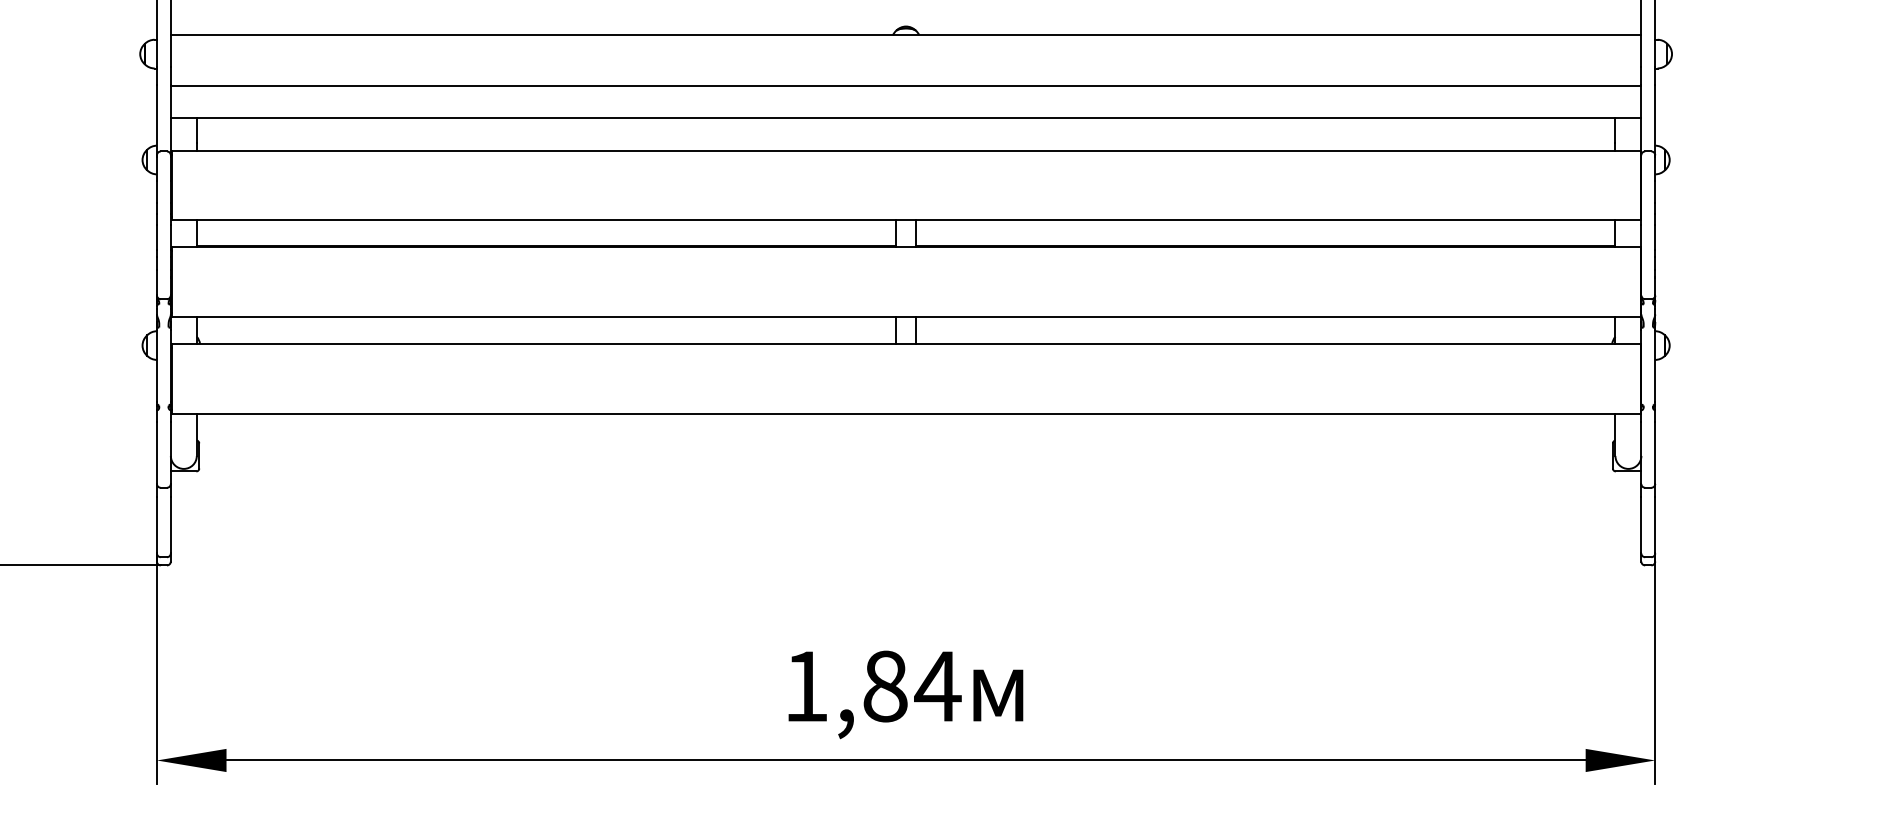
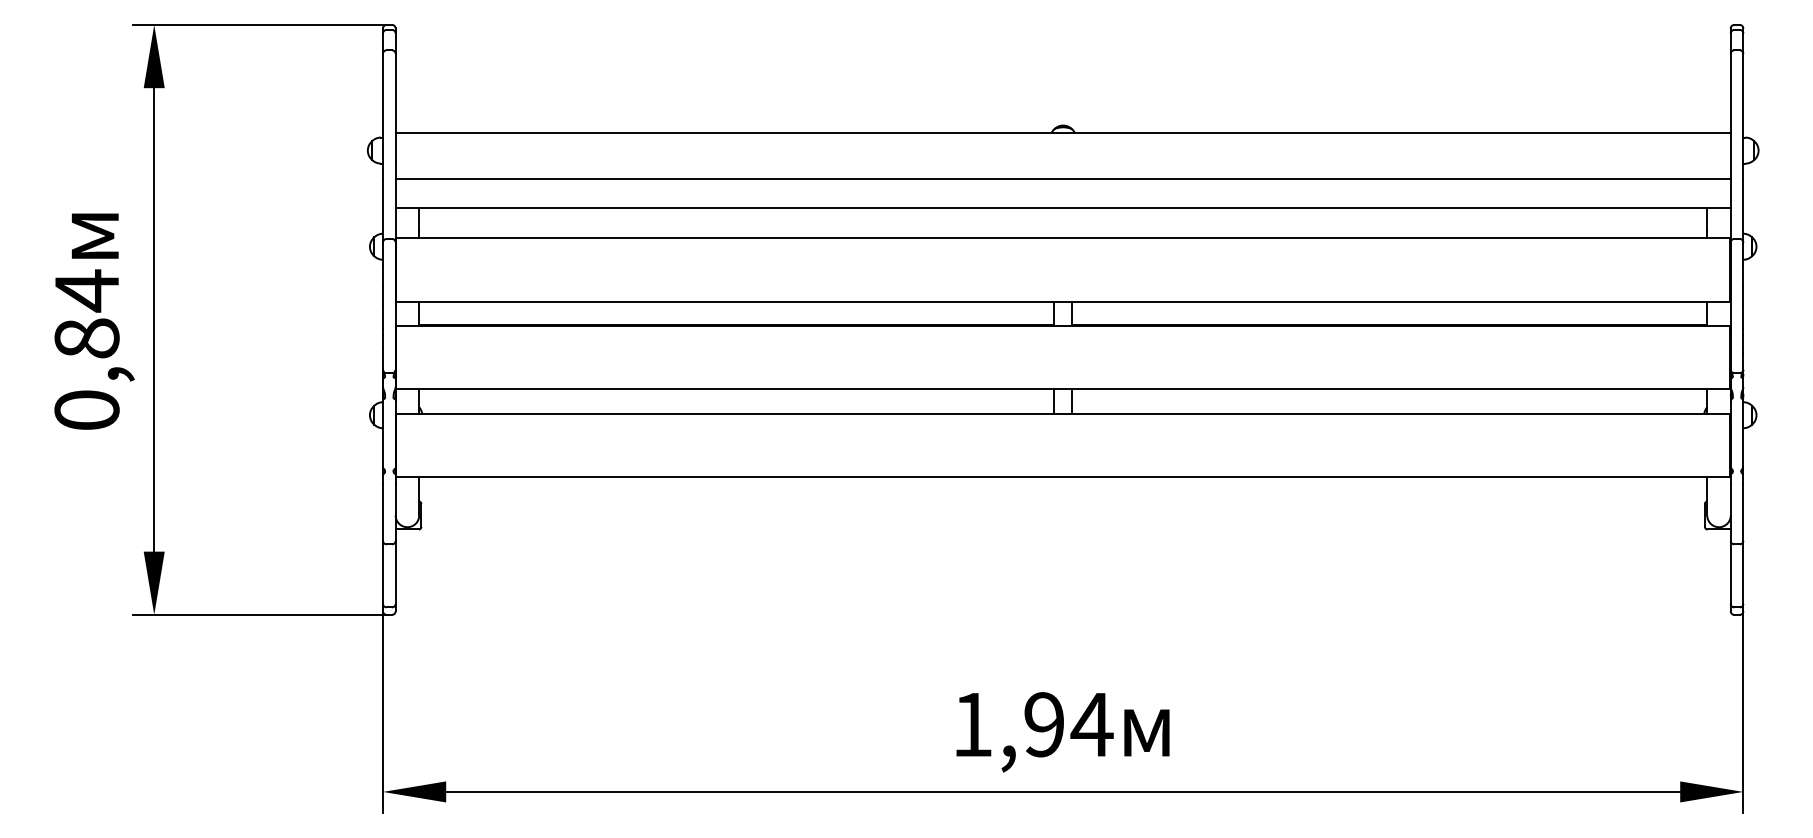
text: (885, 686) -> (1044, 724), 1,84 -> 1,94

